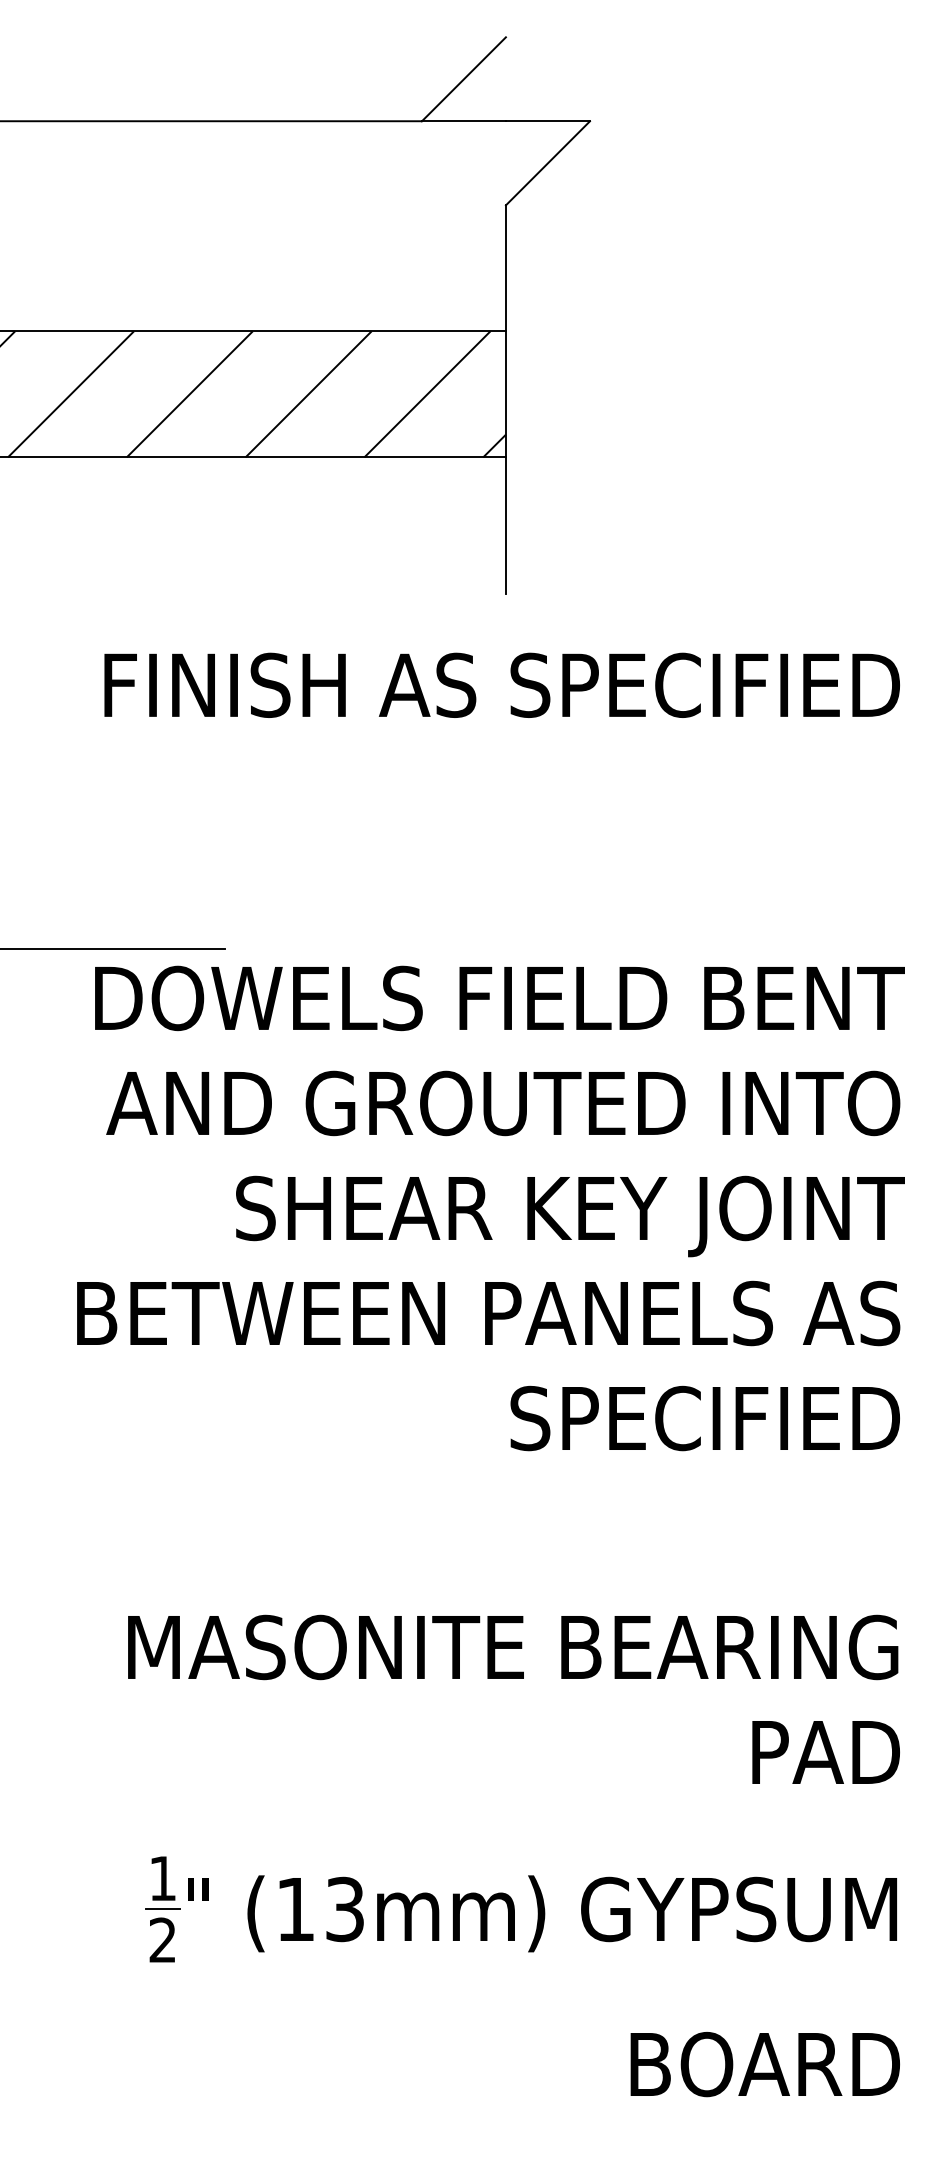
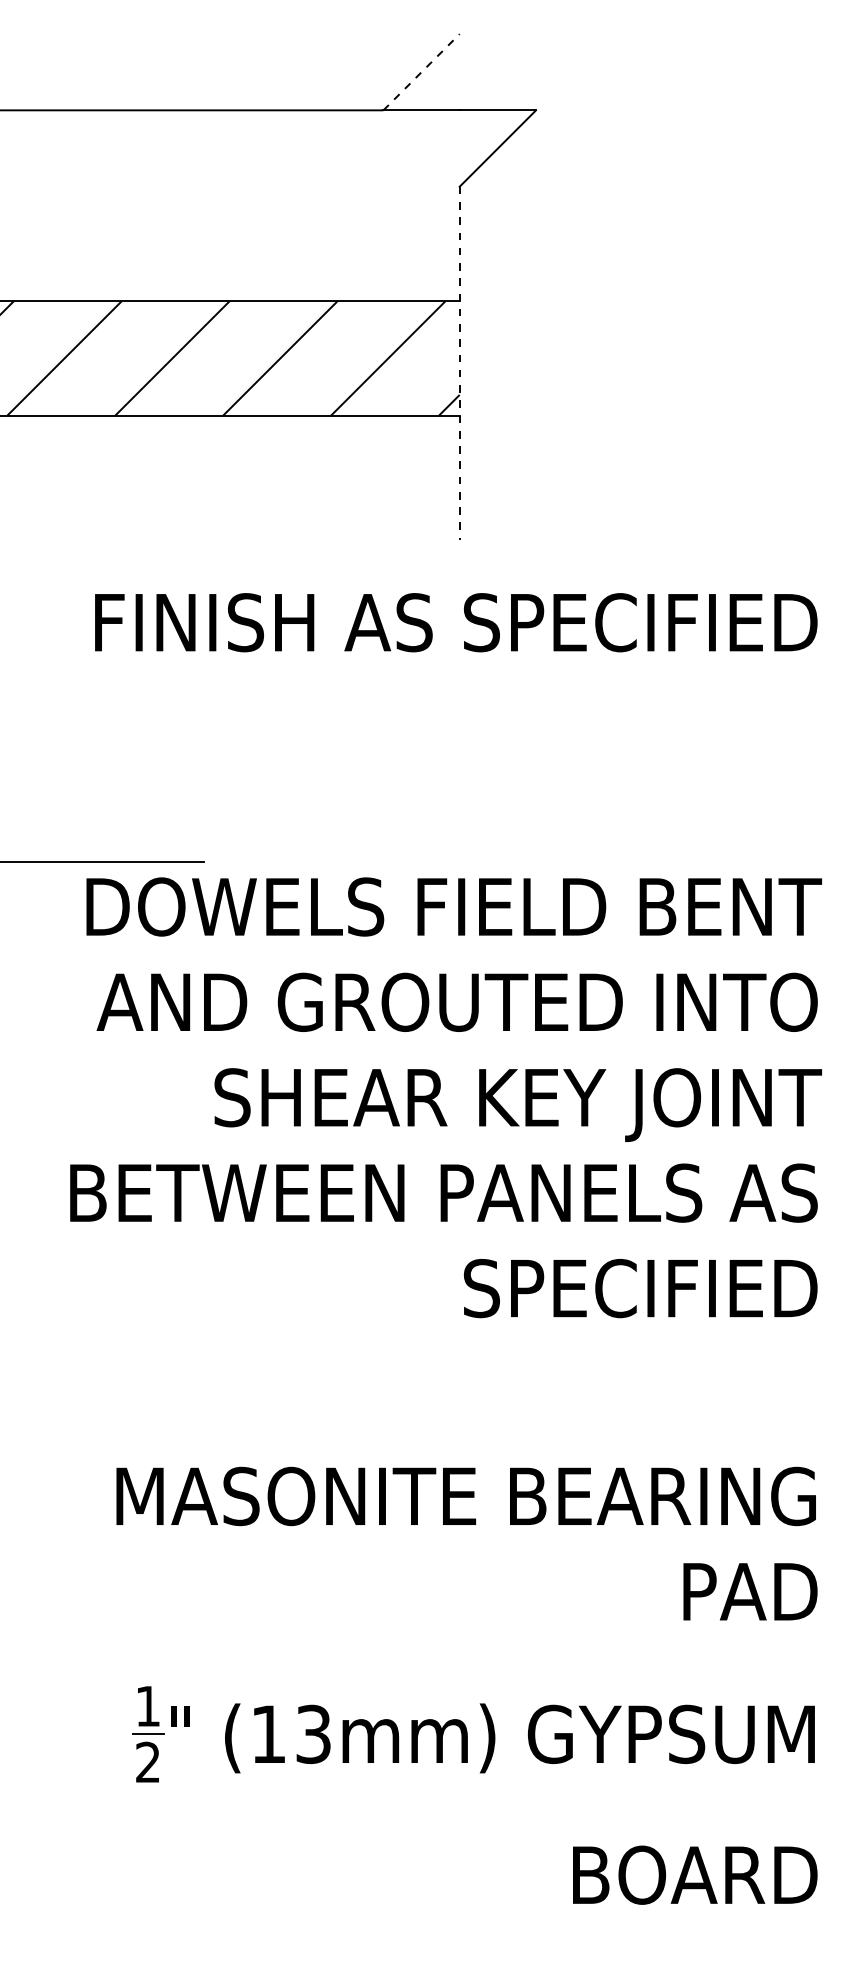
line: (464, 78) -> (422, 71), solid -> dashed
line: (505, 400) -> (459, 363), solid -> dashed

